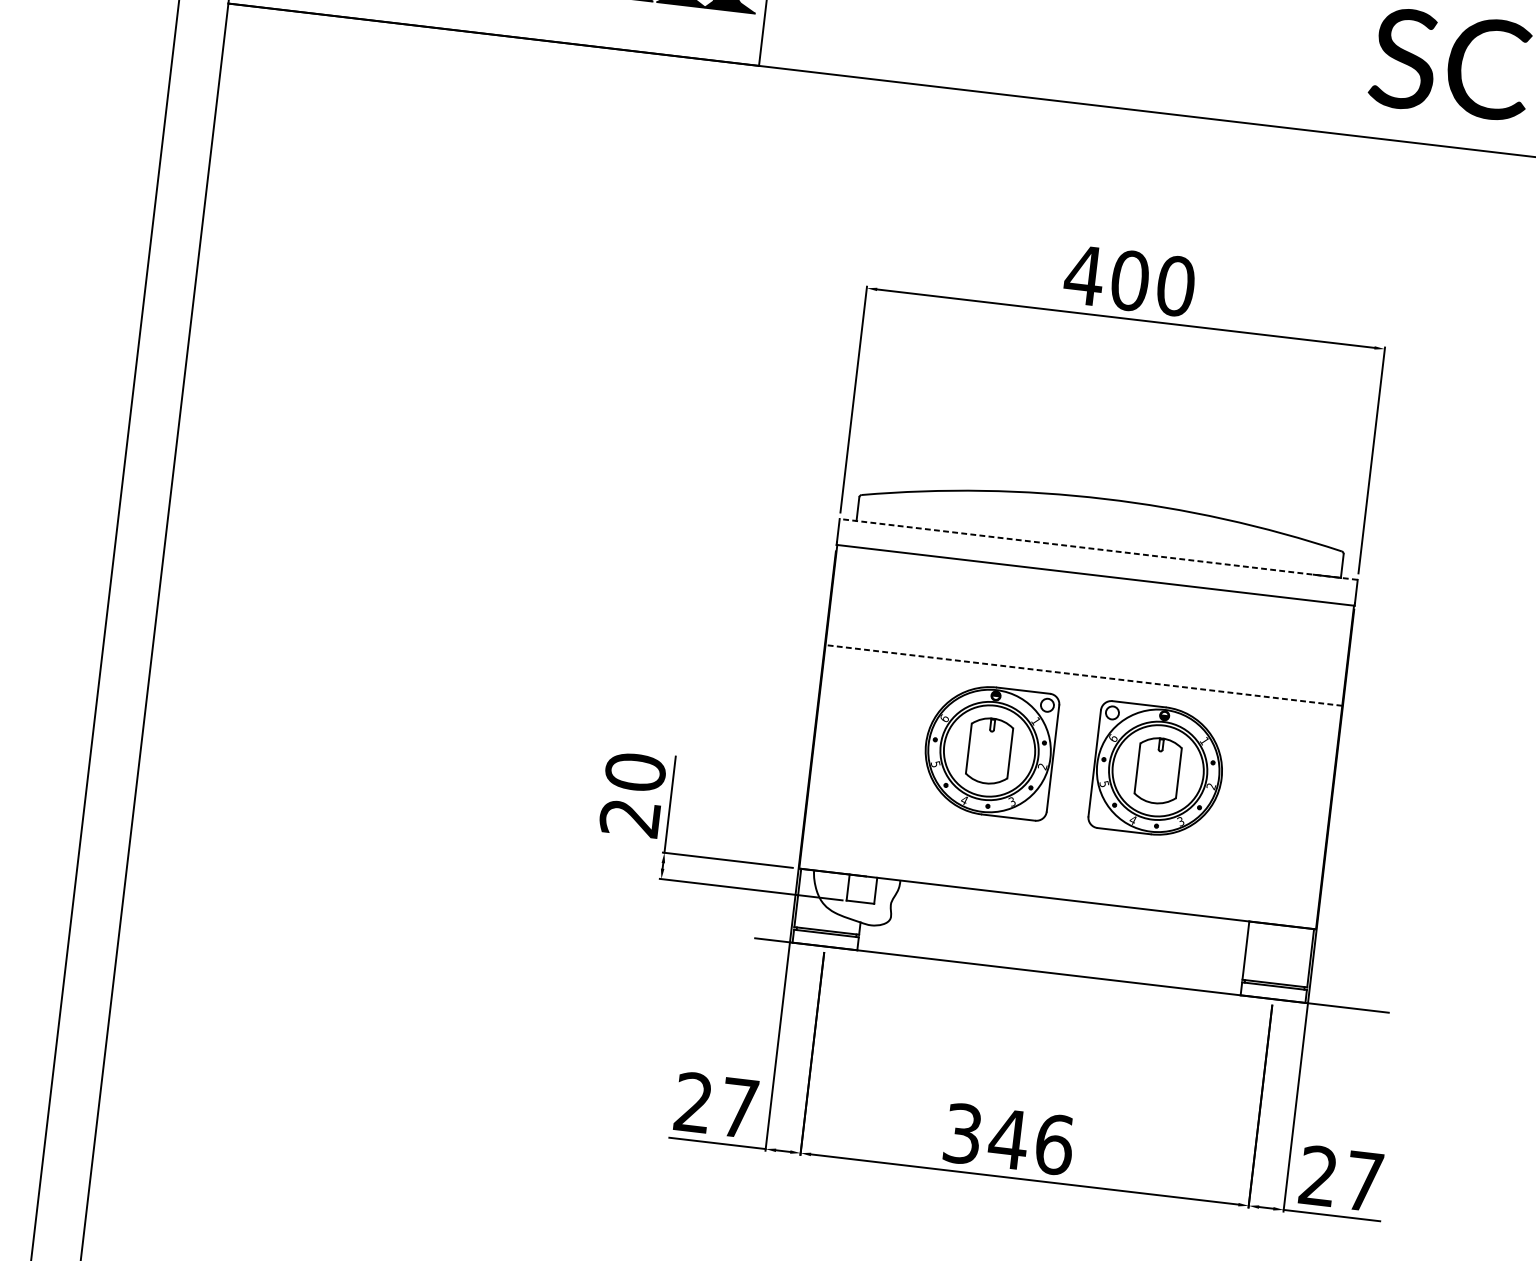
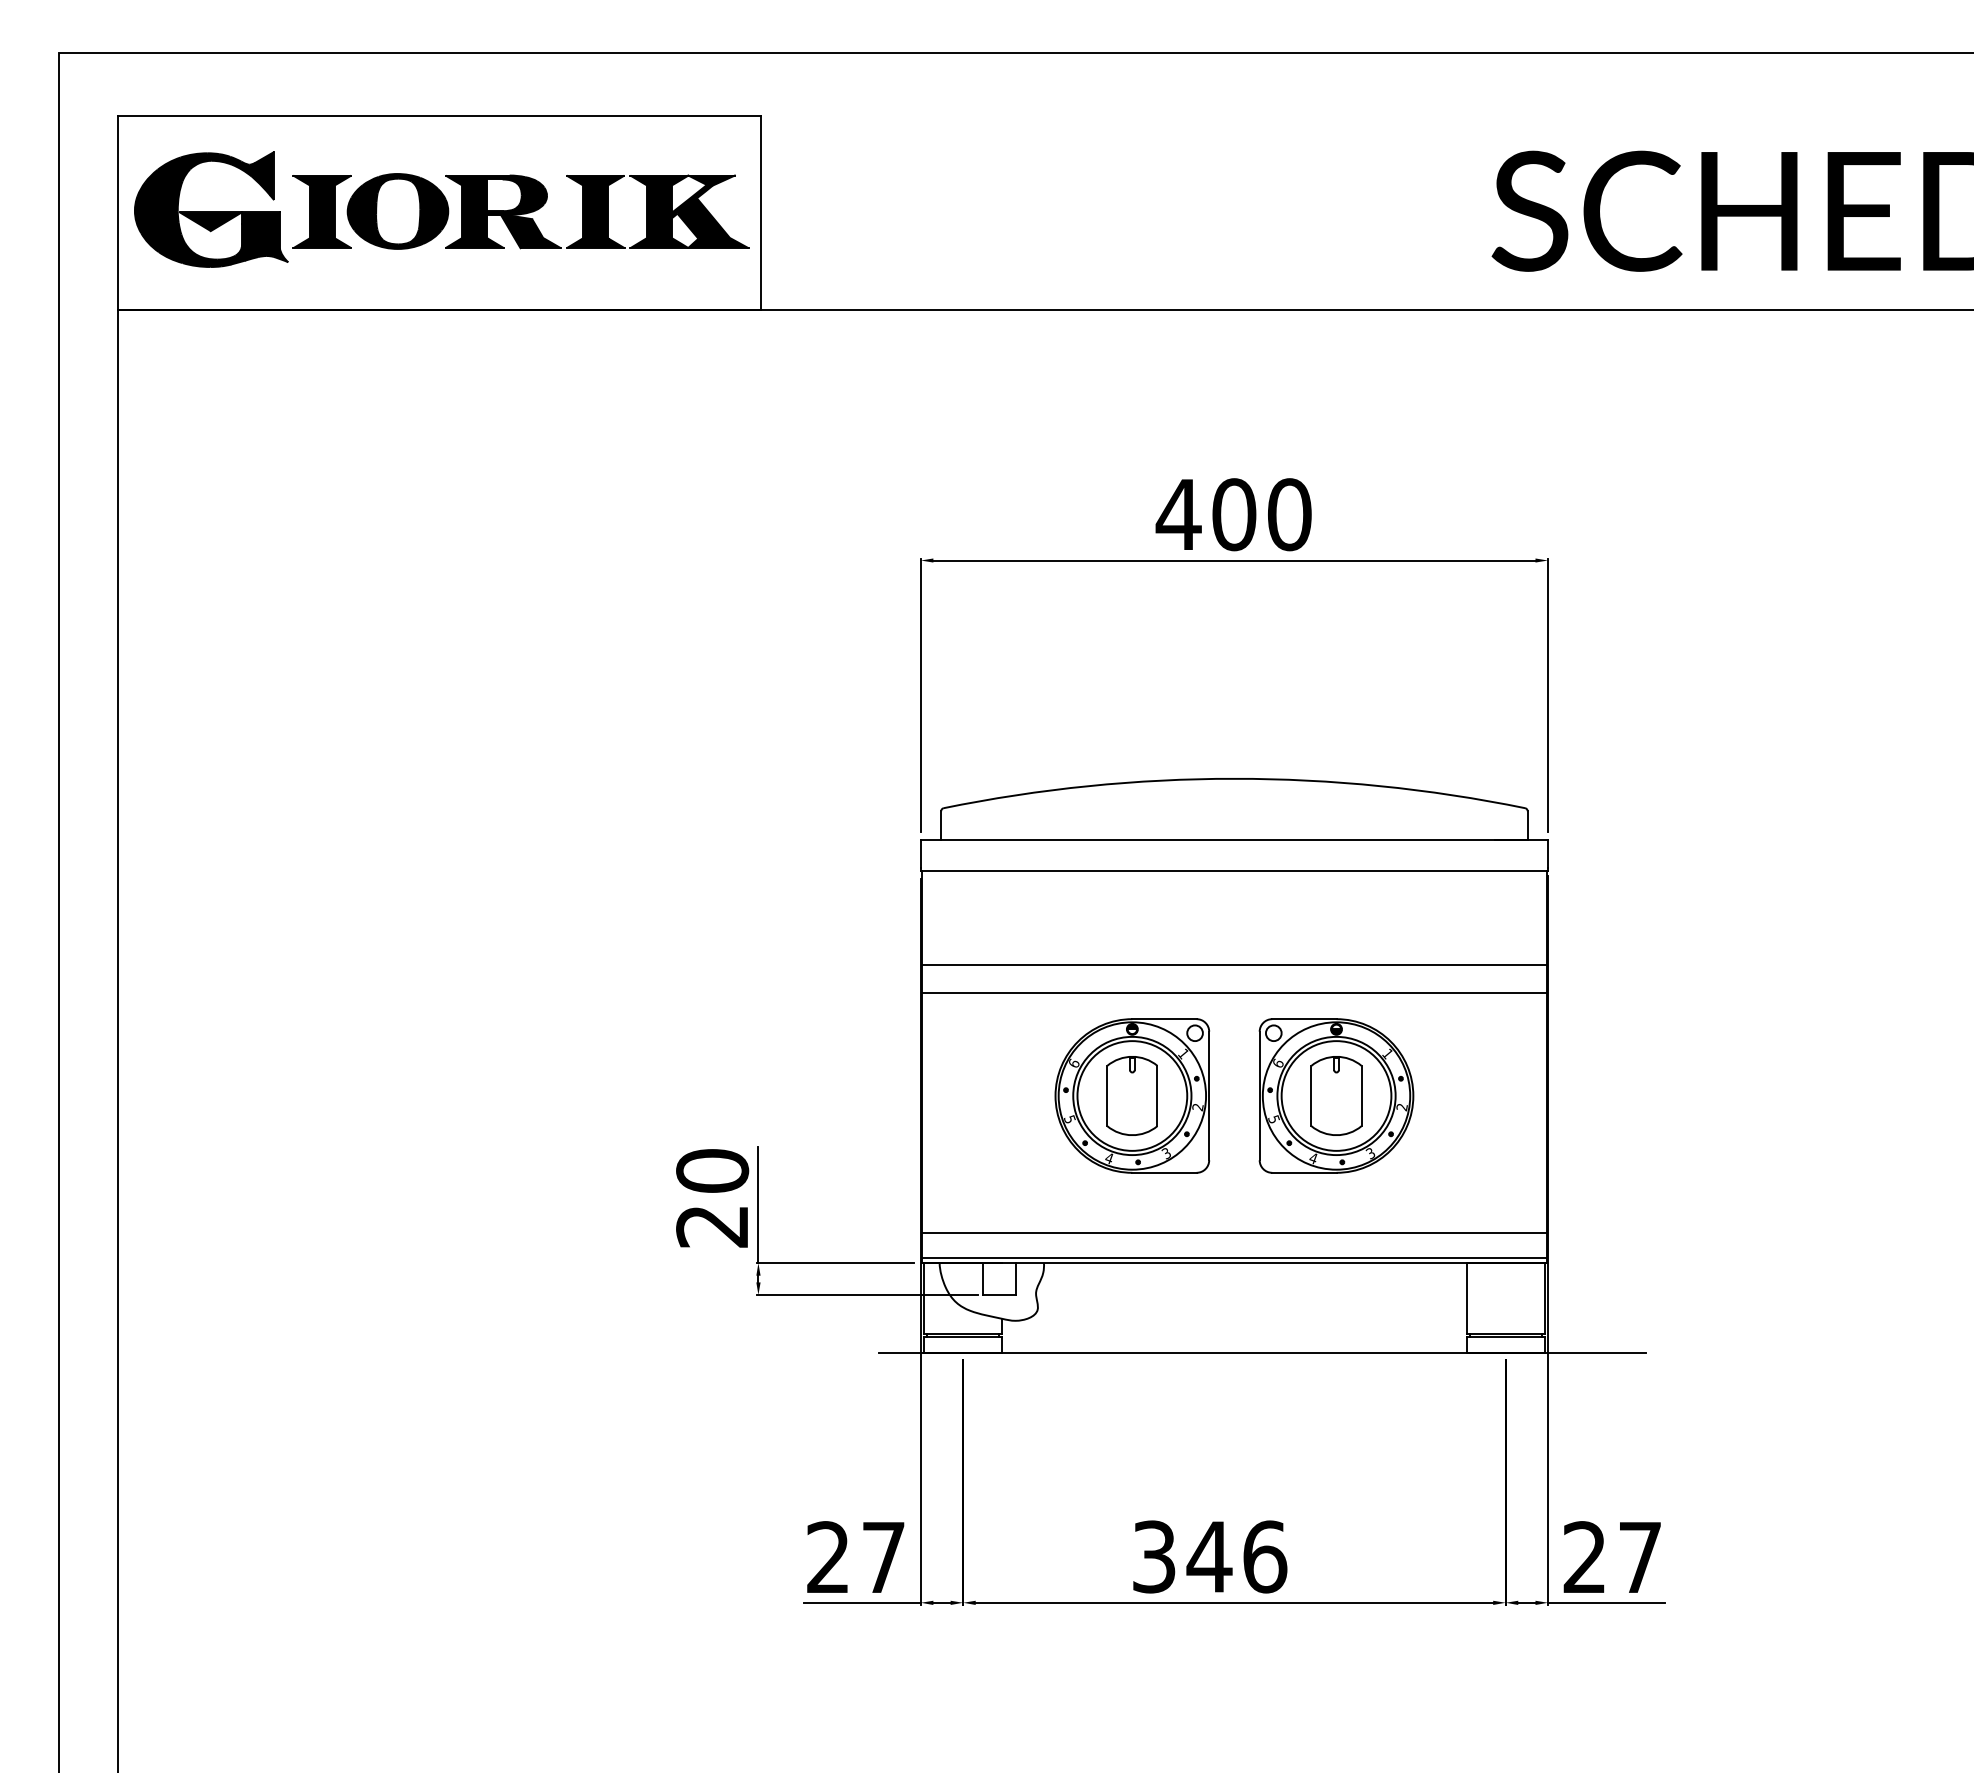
line: (1098, 549) -> (1234, 839), dashed -> solid
line: (1086, 653) -> (1234, 965), added
line: (1083, 675) -> (1234, 992), dashed -> solid
line: (1060, 873) -> (1234, 1232), added
line: (1058, 895) -> (1234, 1258), added

